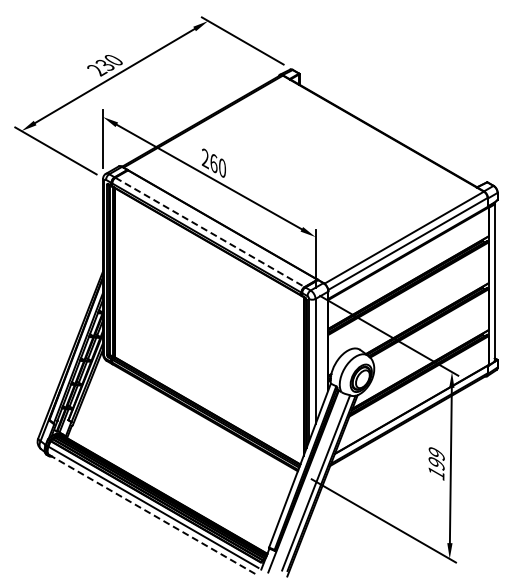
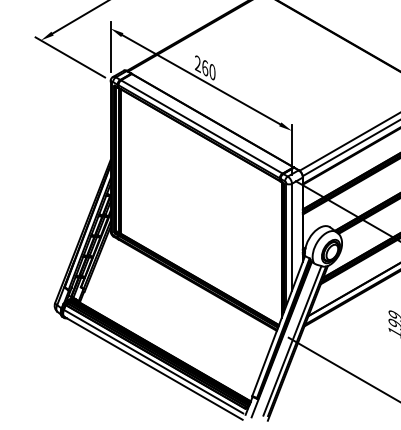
line: (210, 232) -> (202, 127), dashed -> solid
line: (153, 515) -> (153, 368), dashed -> solid

